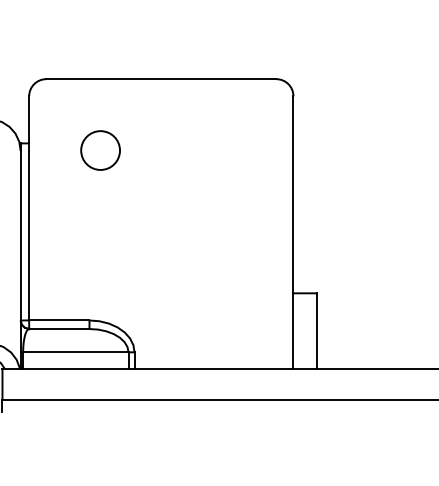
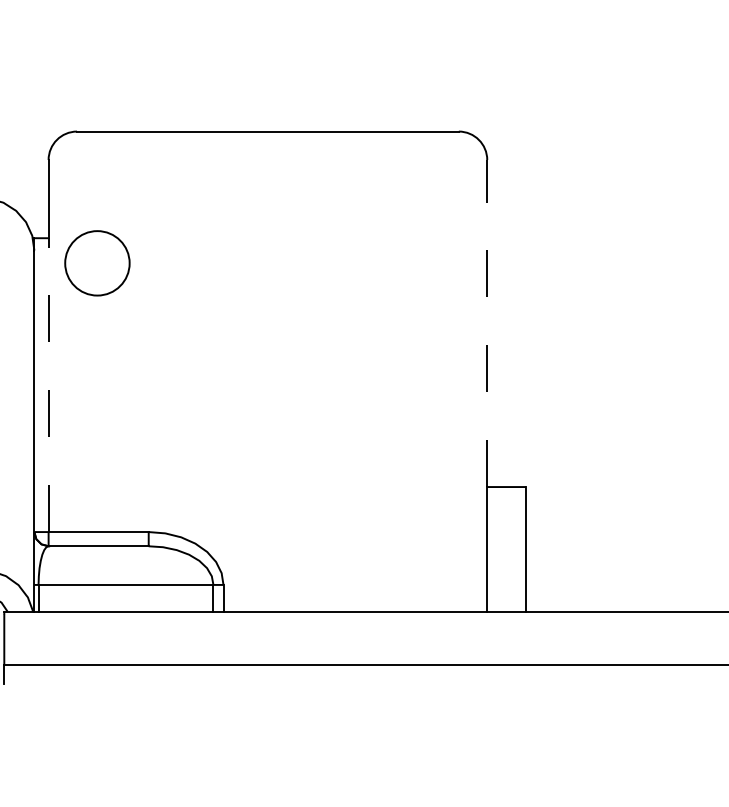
circle: (100, 150) -> (97, 263), moved
line: (293, 194) -> (487, 322), solid -> dashed
line: (29, 231) -> (49, 384), solid -> dashed

